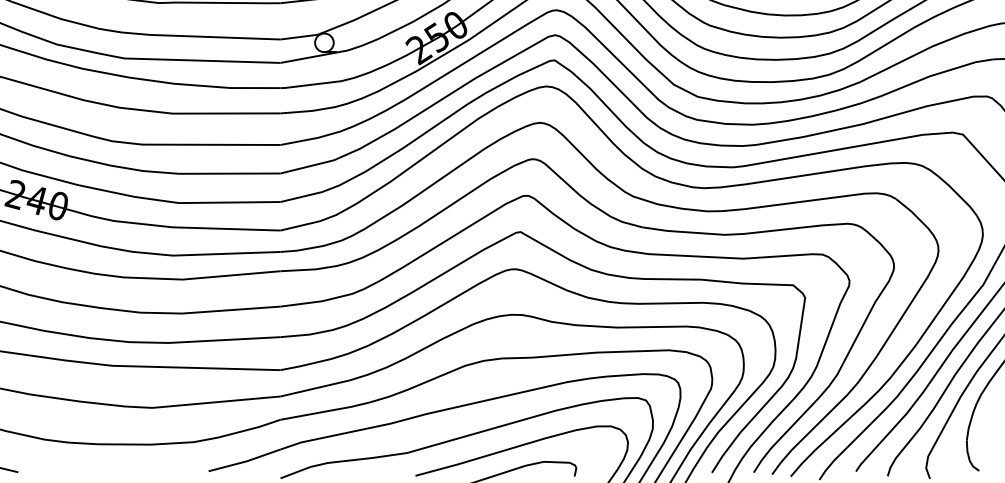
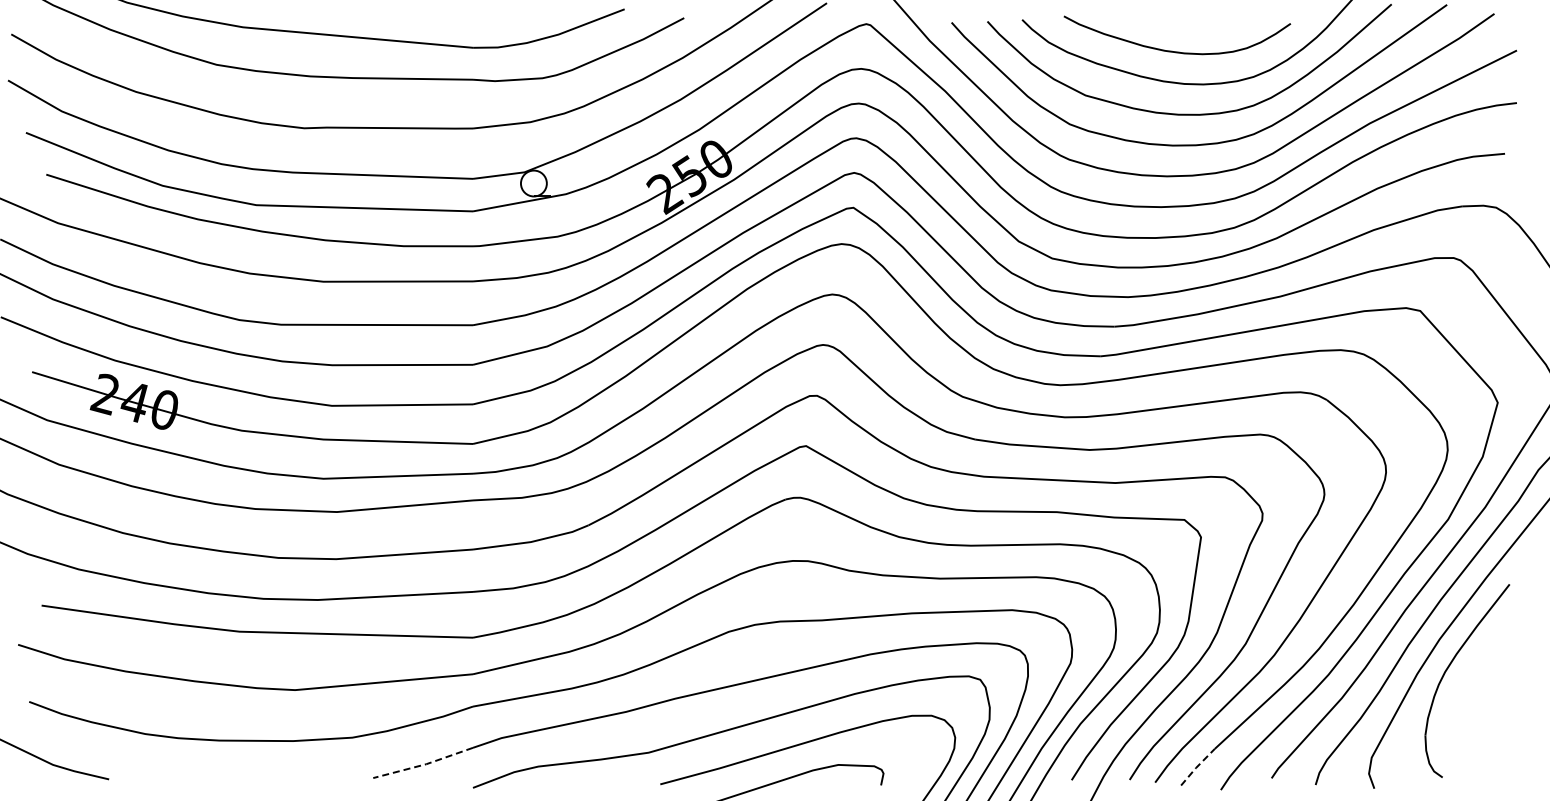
line: (245, 461) -> (424, 764), solid -> dashed
line: (802, 462) -> (1197, 766), solid -> dashed

